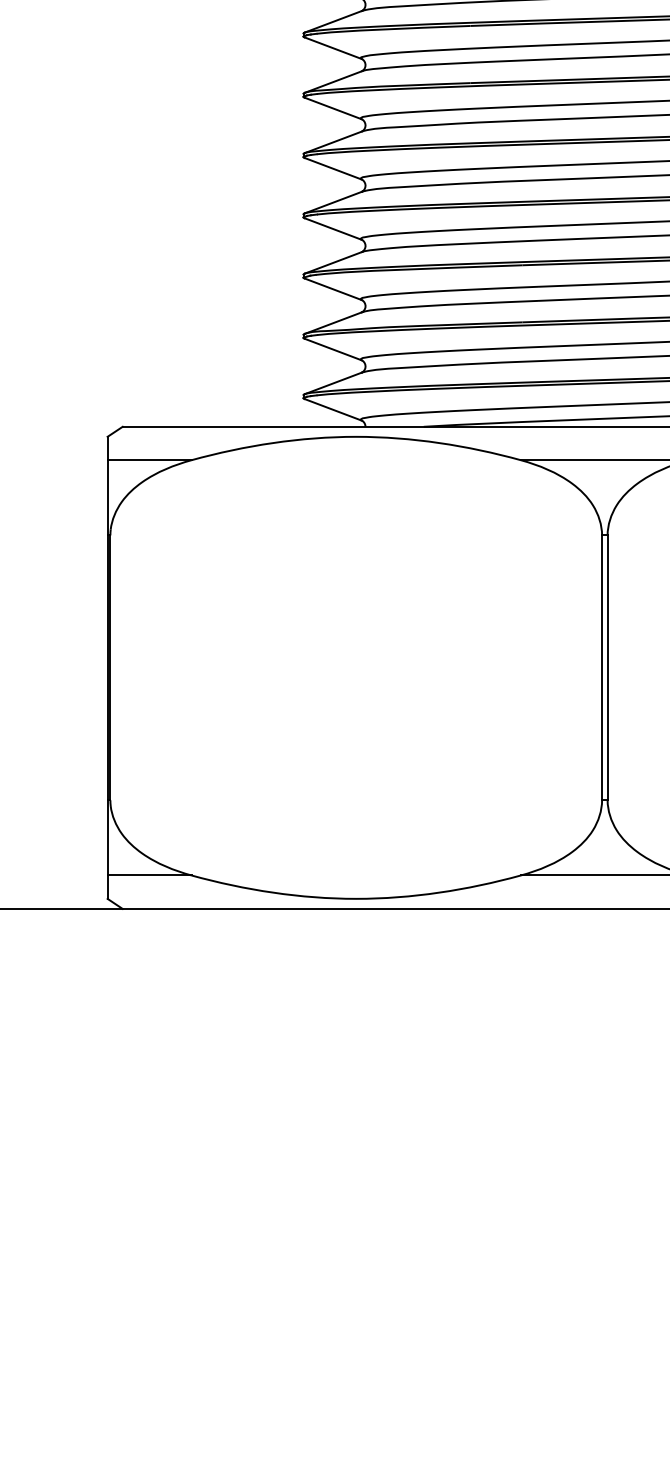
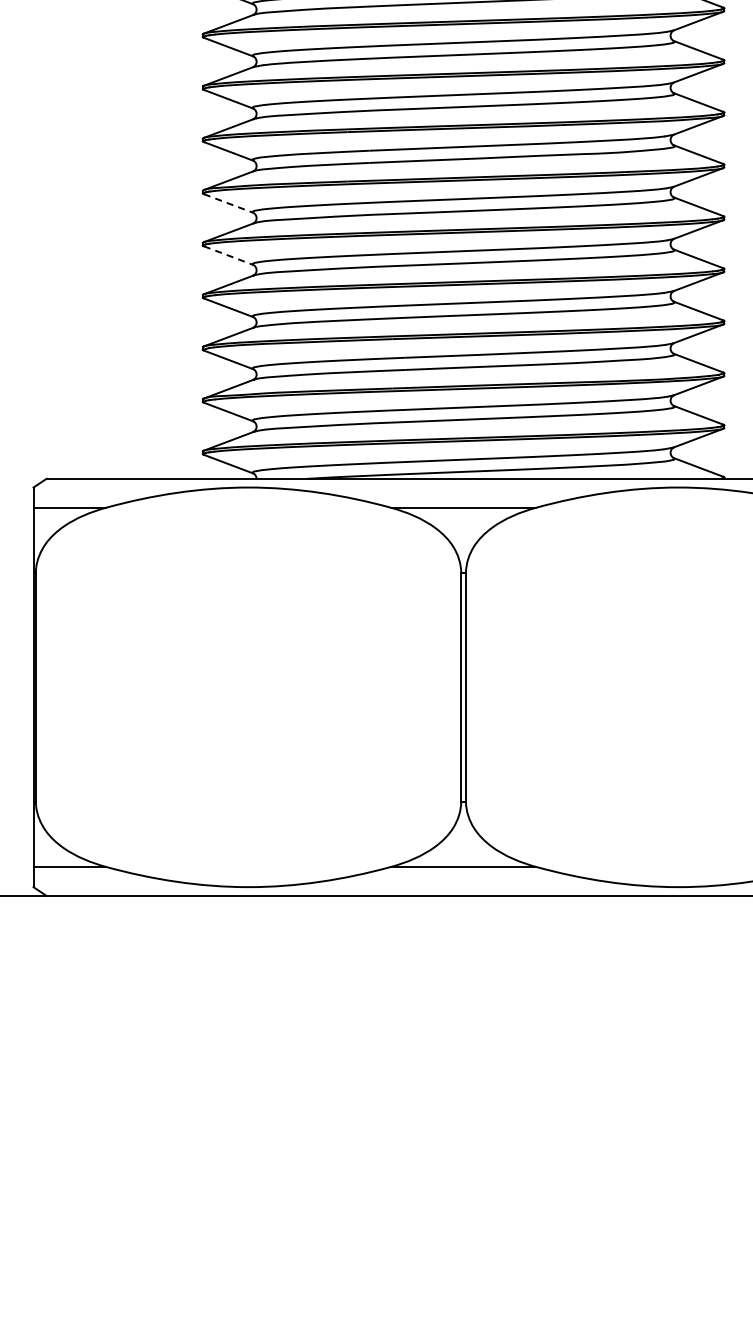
line: (333, 108) -> (228, 203), solid -> dashed
line: (333, 168) -> (228, 255), solid -> dashed

